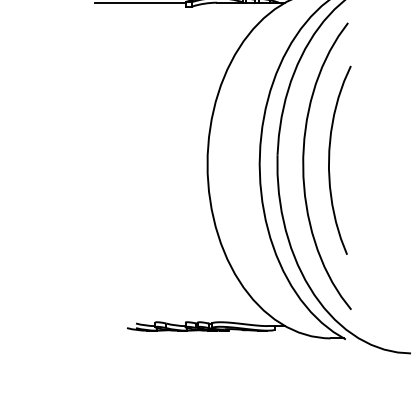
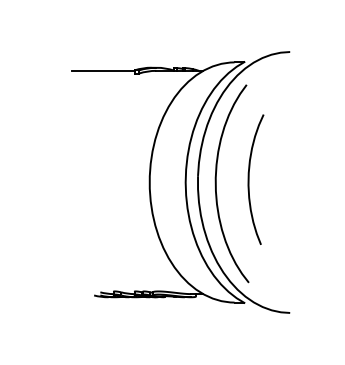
curve: (330, 160) -> (249, 179), moved

